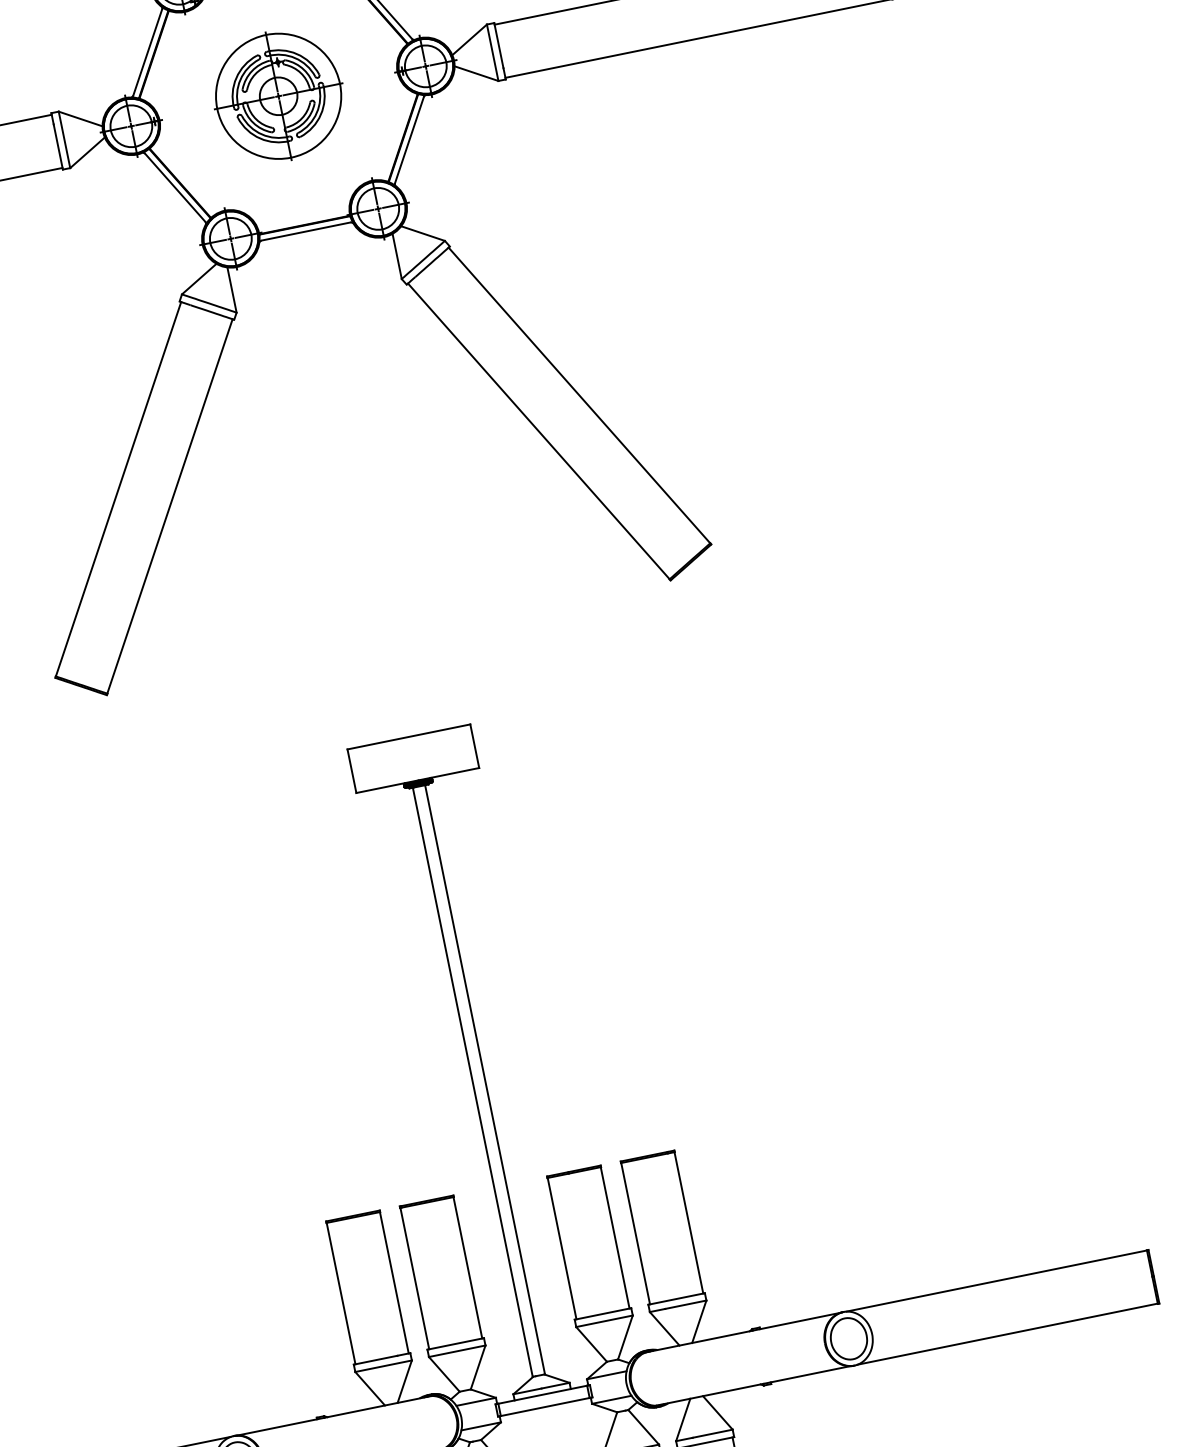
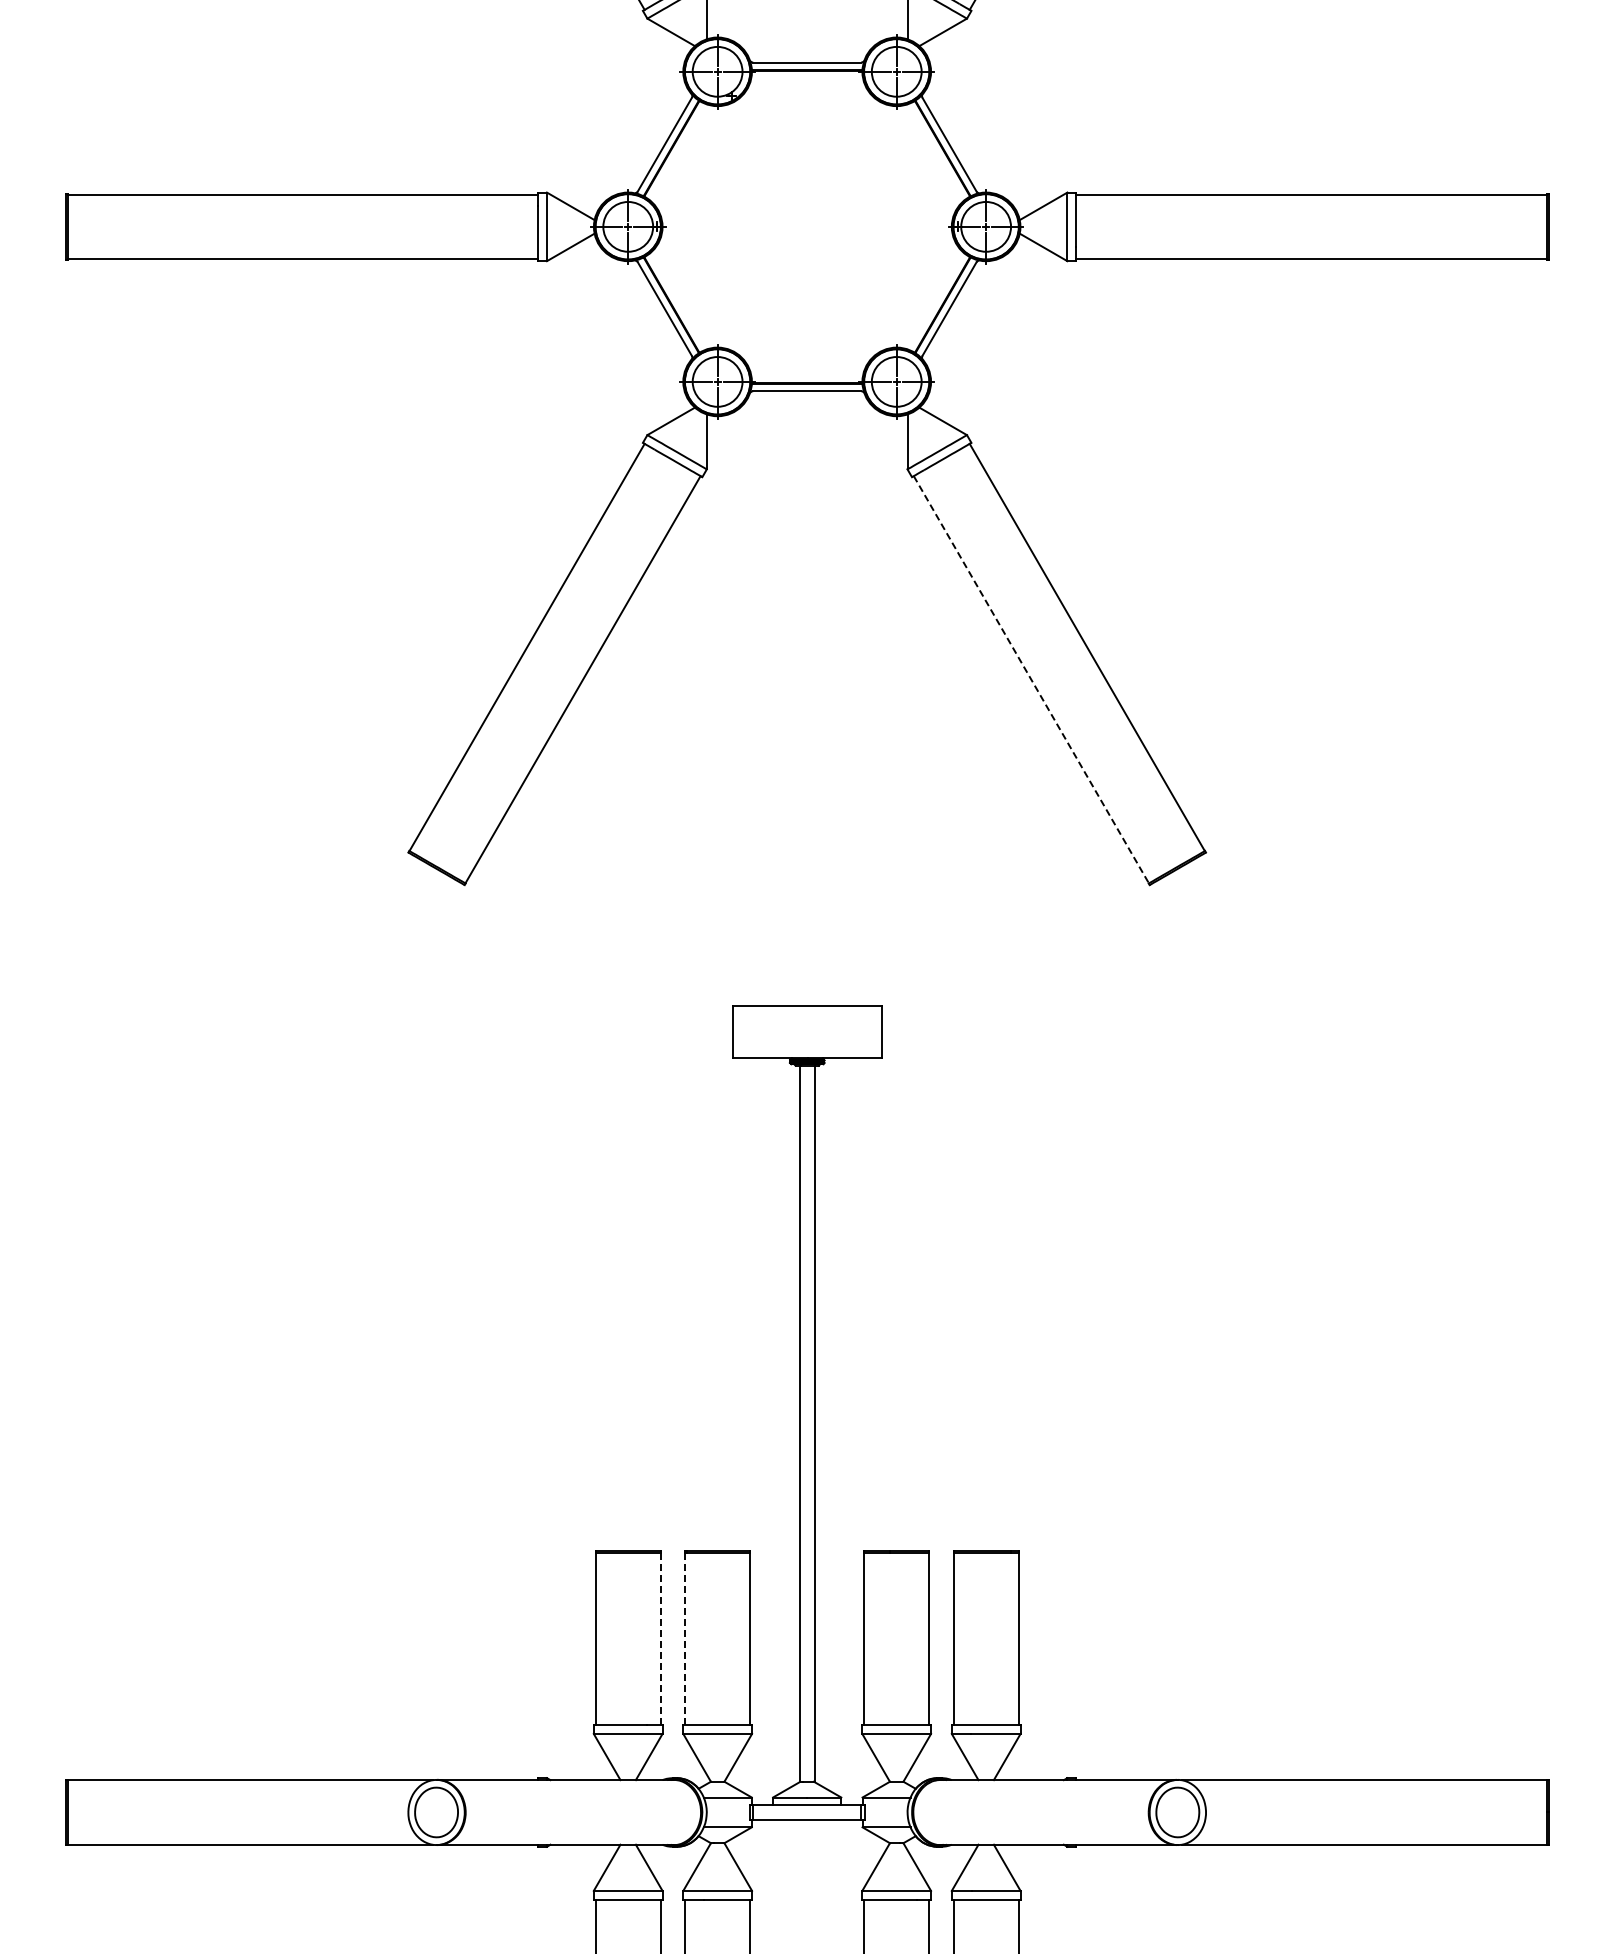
part: (278, 95) -> (807, 226), removed
line: (539, 431) -> (1031, 680), solid -> dashed
line: (414, 1278) -> (685, 1639), solid -> dashed
line: (394, 1283) -> (660, 1639), solid -> dashed

